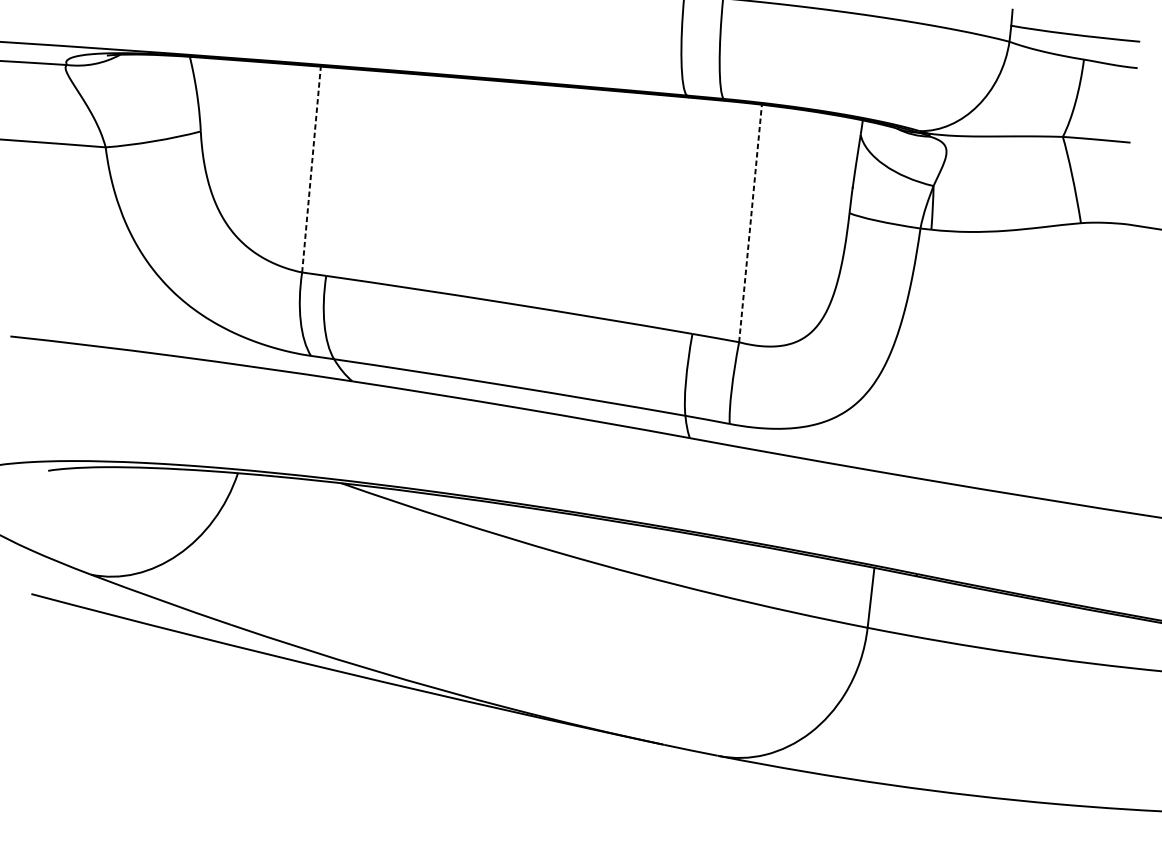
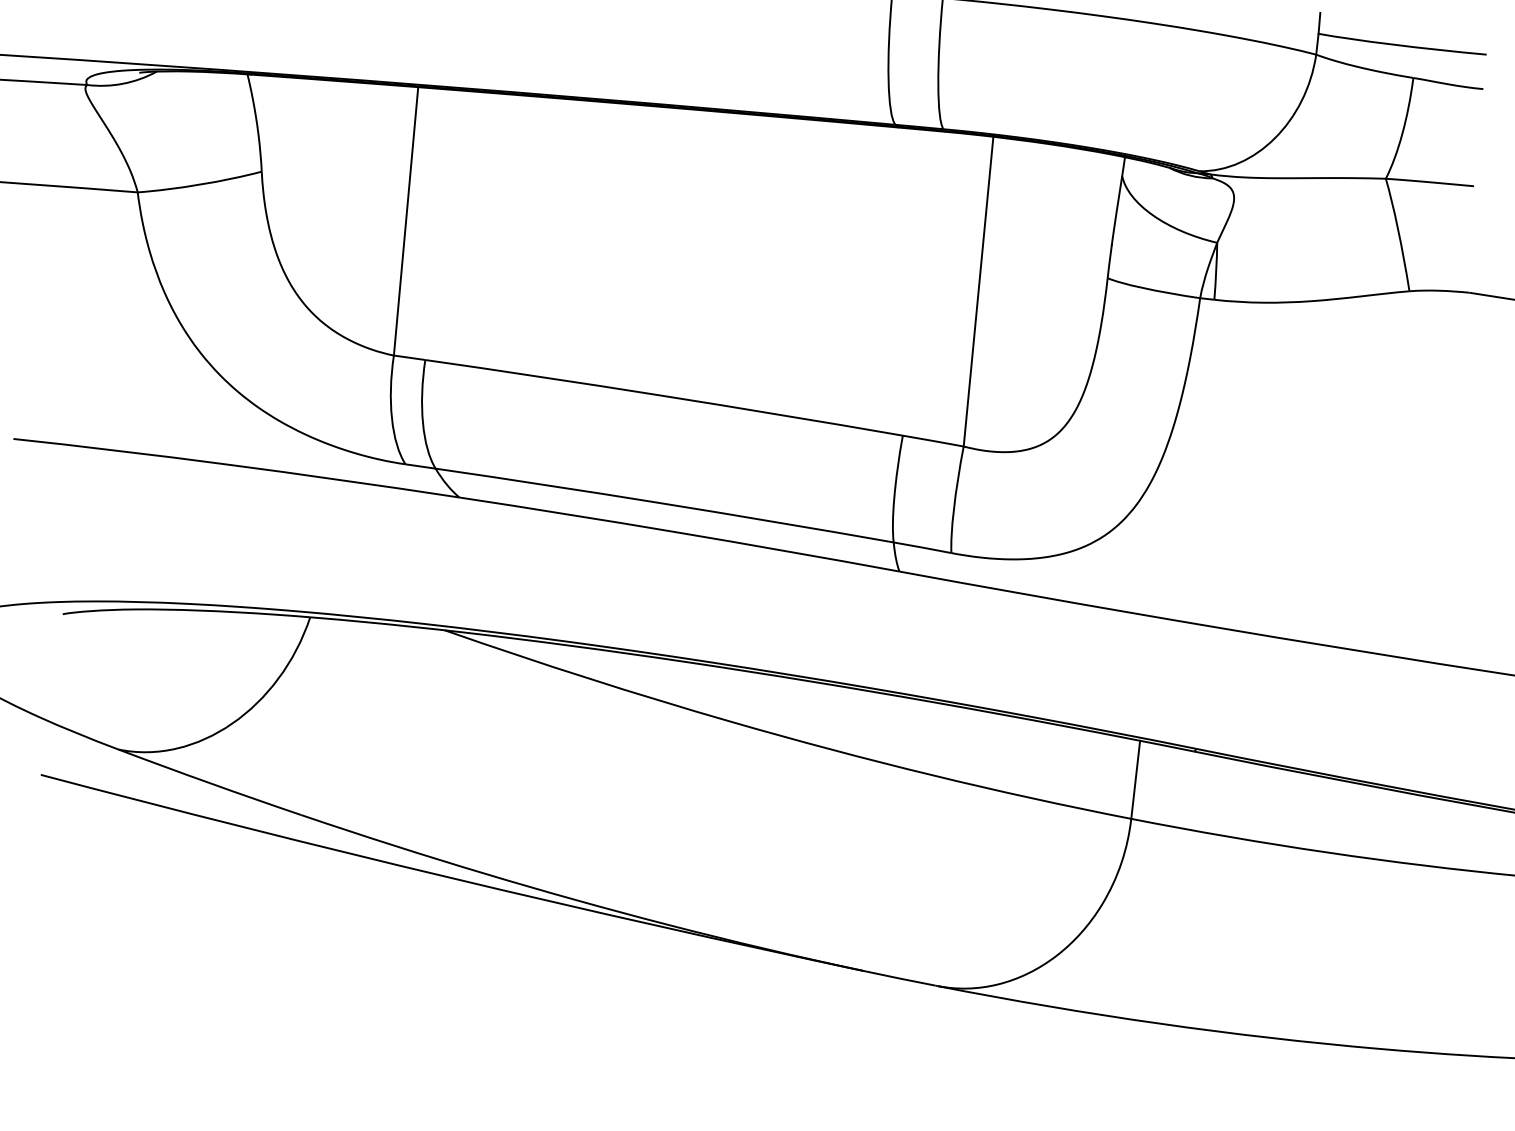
line: (311, 169) -> (406, 221), dashed -> solid
line: (750, 223) -> (978, 291), dashed -> solid

